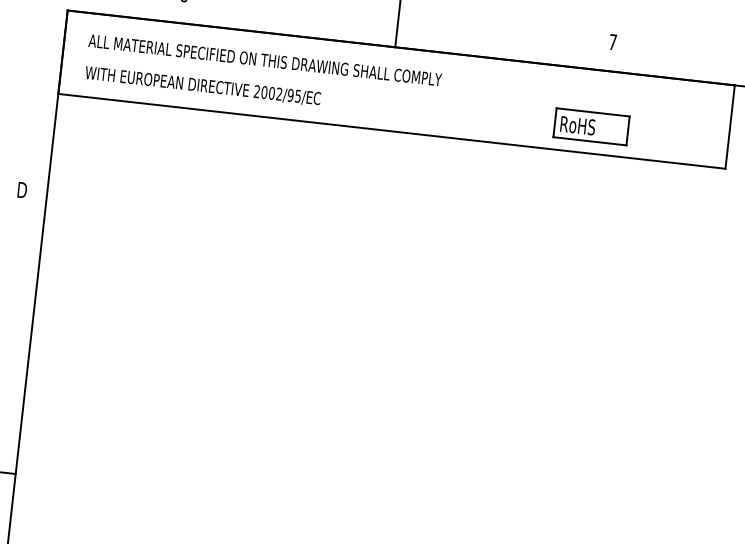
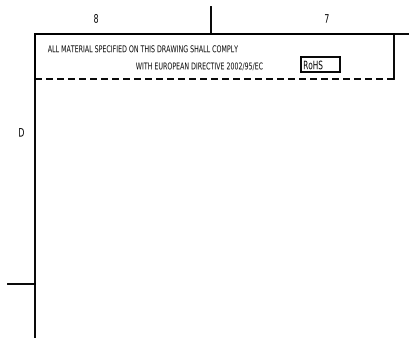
text: (203, 86) -> (199, 66), moved
line: (391, 132) -> (214, 79), solid -> dashed

